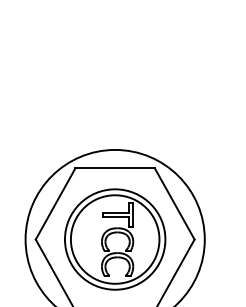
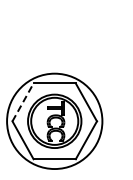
line: (56, 204) -> (23, 102), solid -> dashed

